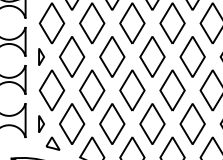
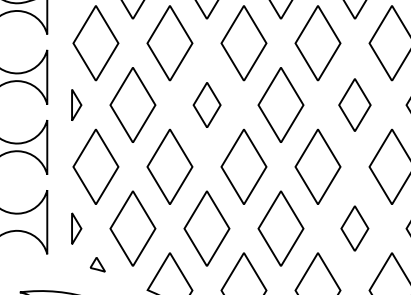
part: (112, 56) -> (207, 104), size x0.6
part: (192, 56) -> (354, 104), size x0.7
part: (192, 123) -> (354, 227), size x0.6
part: (52, 143) -> (96, 264), size x0.6

